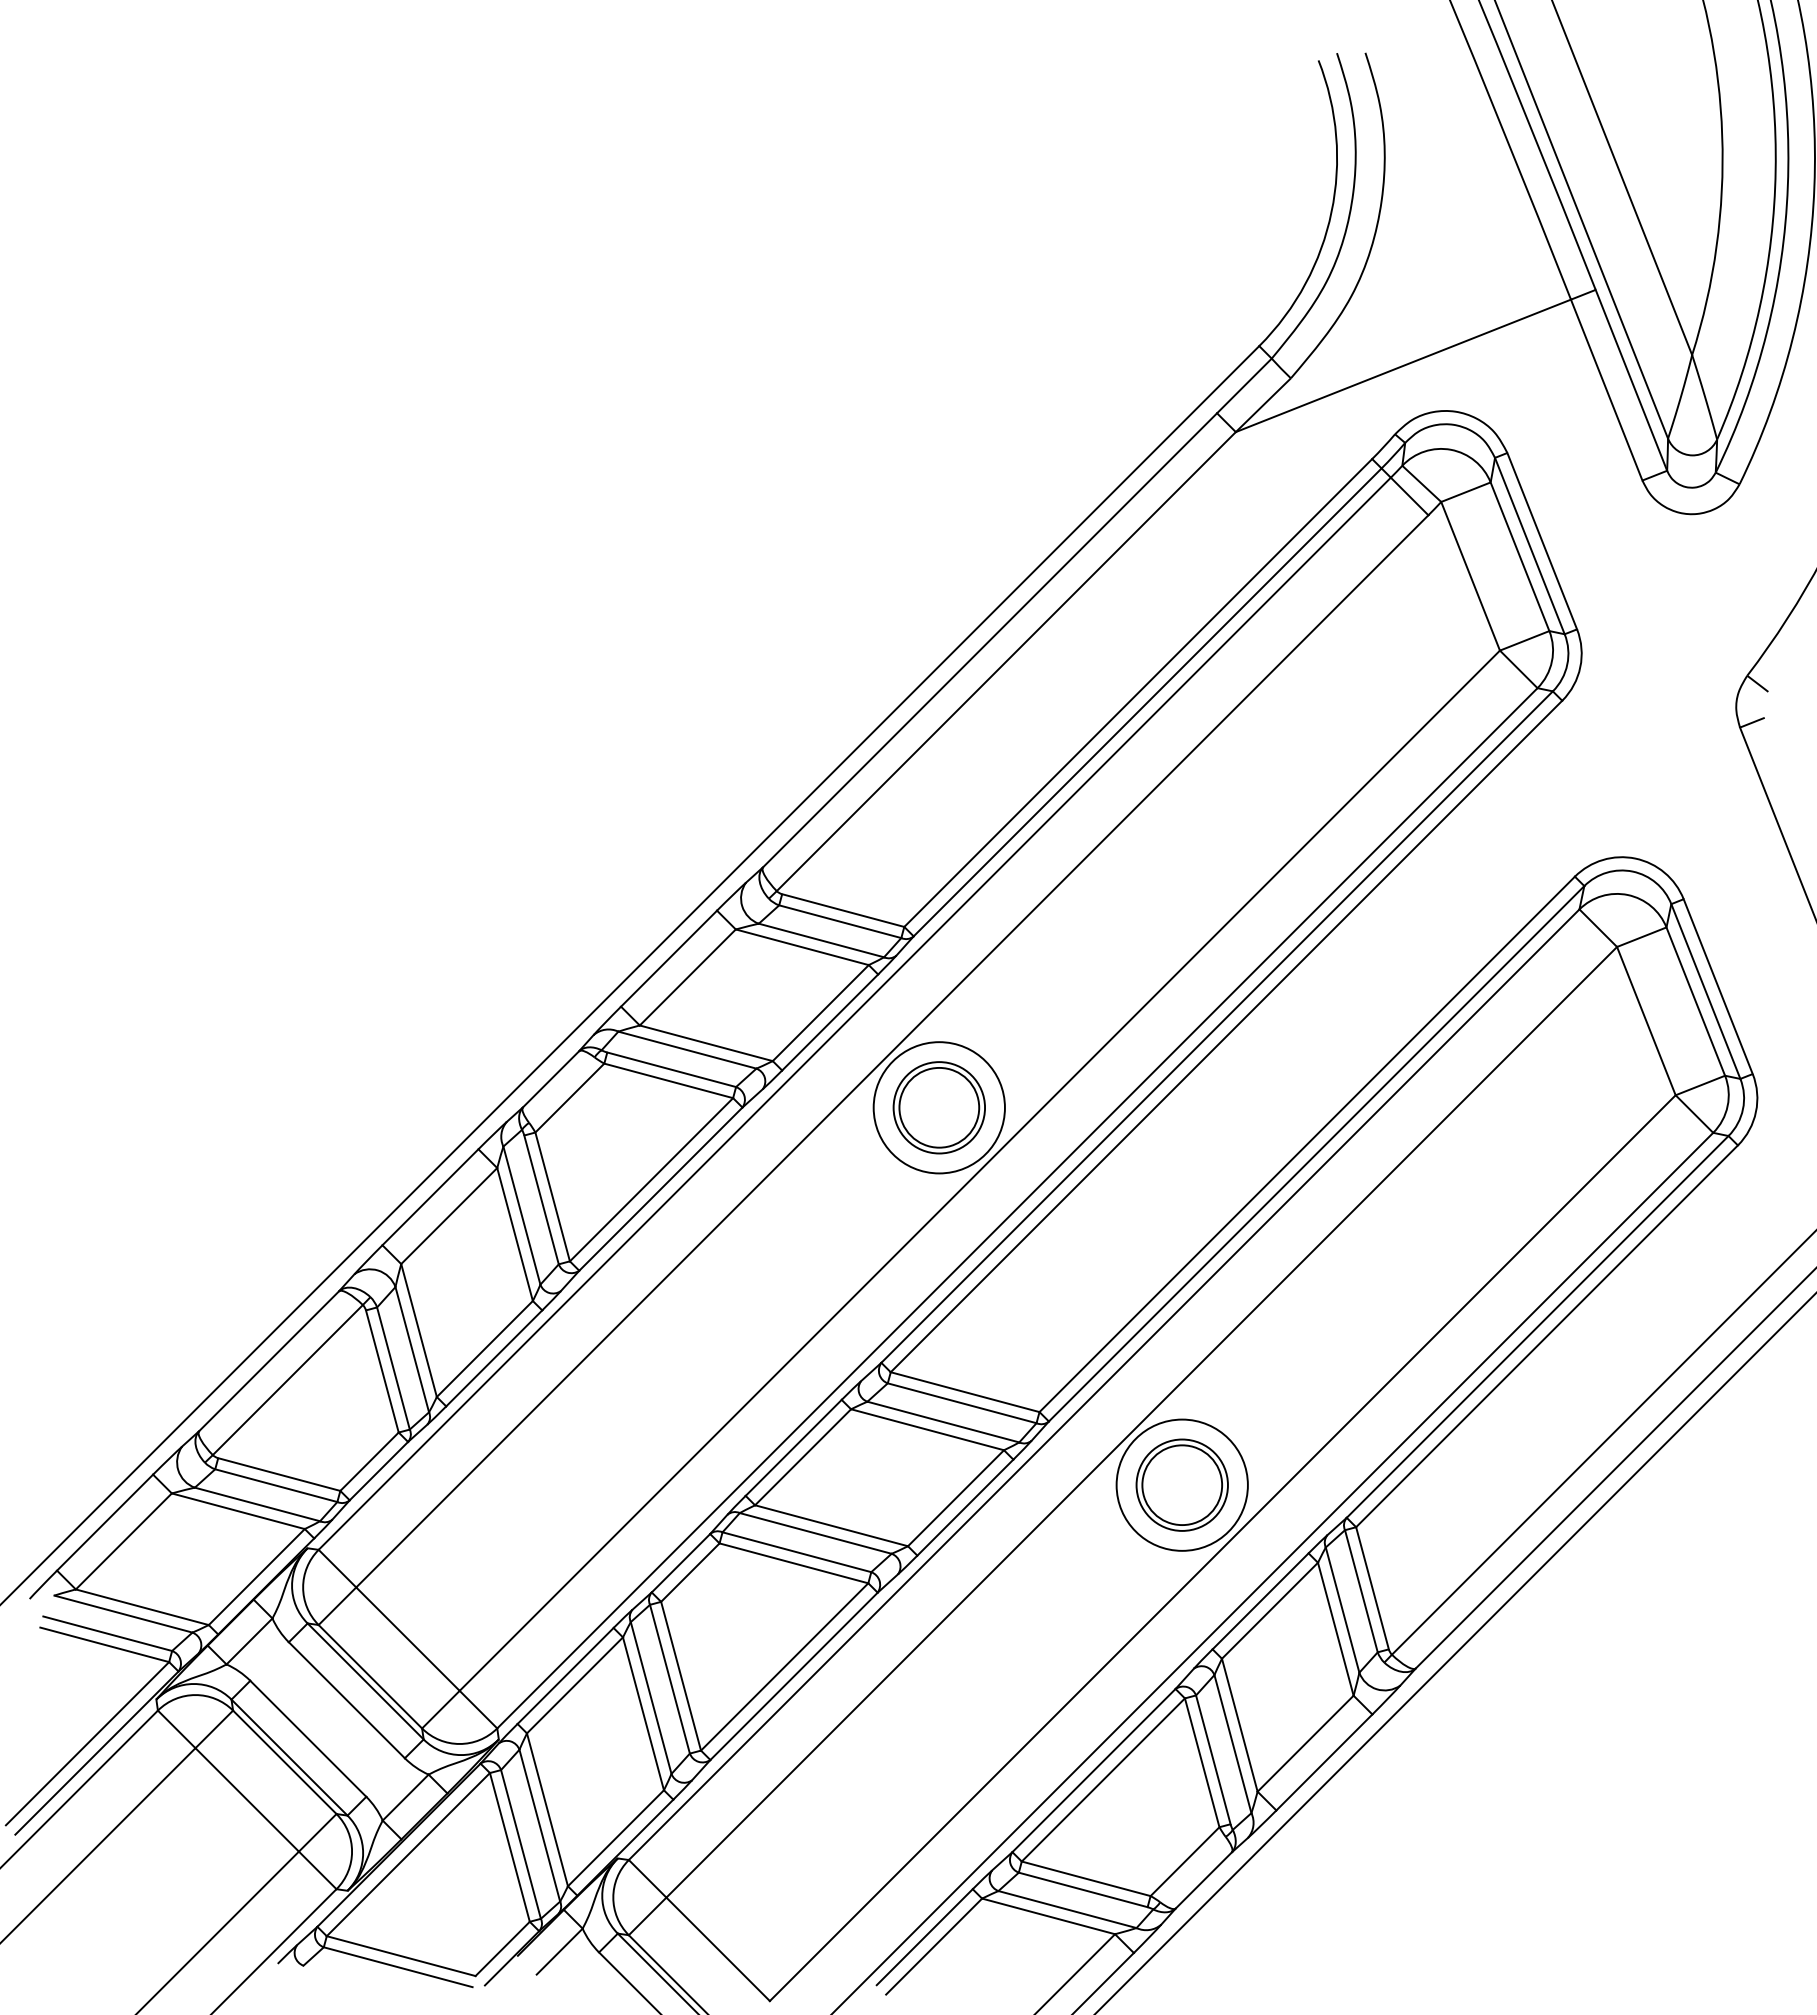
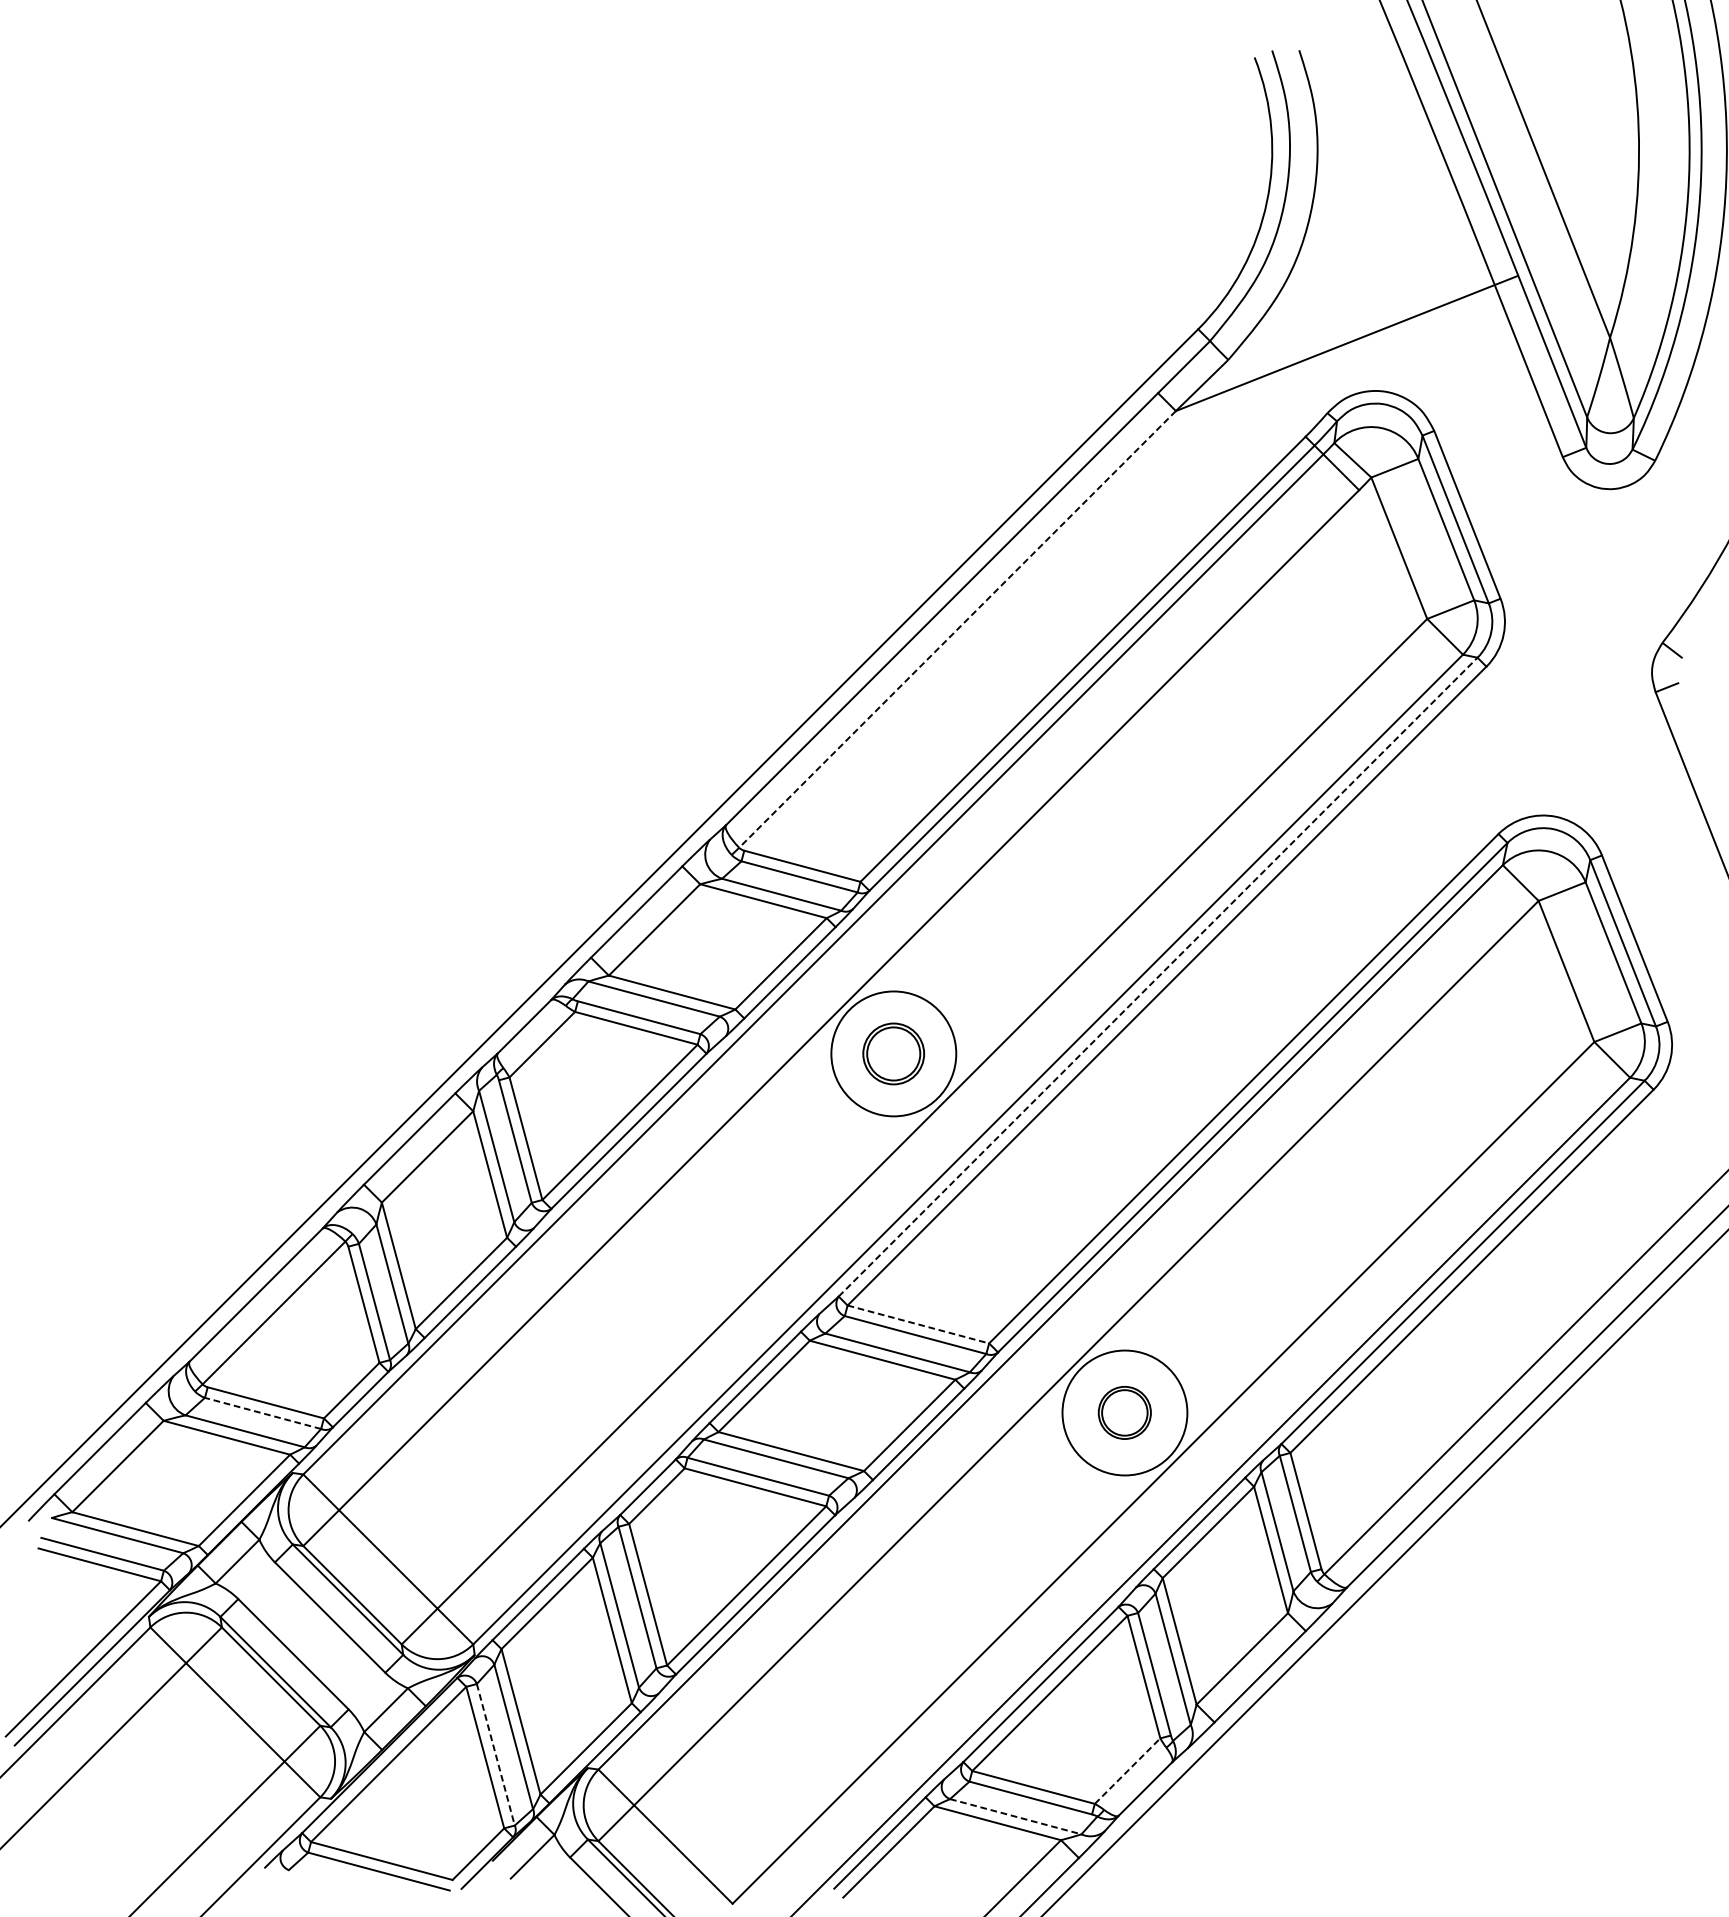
line: (1006, 661) -> (957, 629), solid -> dashed
line: (1217, 1027) -> (1158, 977), solid -> dashed
part: (938, 1107) -> (893, 1053), size x0.7
line: (965, 1392) -> (918, 1324), solid -> dashed
part: (1181, 1484) -> (1124, 1412), size x0.6
line: (275, 1485) -> (262, 1413), solid -> dashed
line: (521, 1844) -> (496, 1754), solid -> dashed
line: (1185, 1861) -> (1128, 1770), solid -> dashed
line: (1068, 1909) -> (1016, 1816), solid -> dashed

